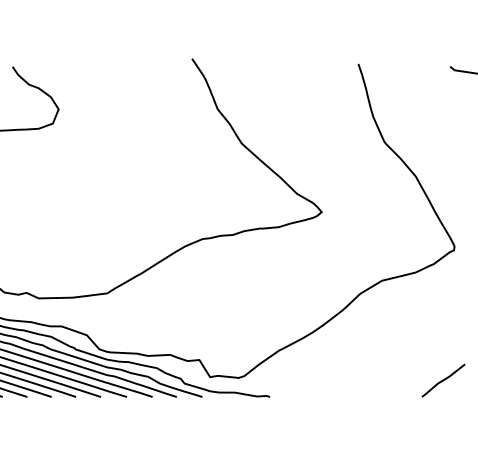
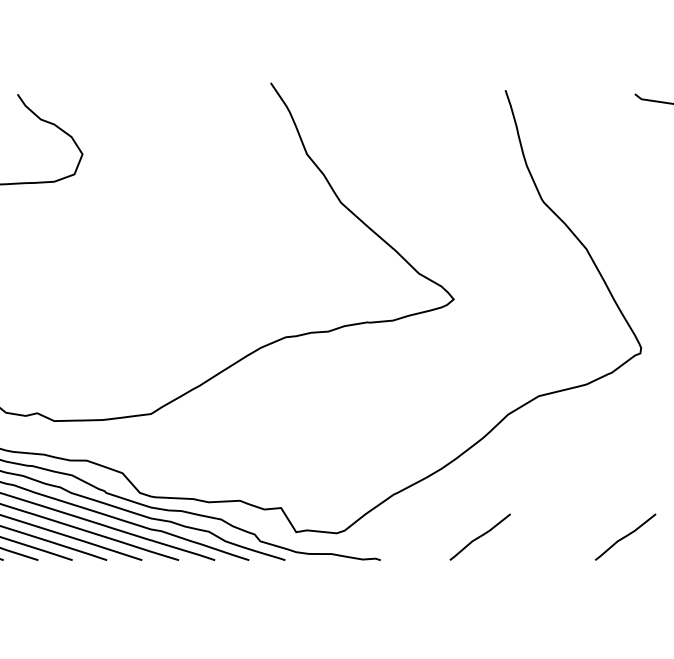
curve: (340, 380) -> (480, 536), added

